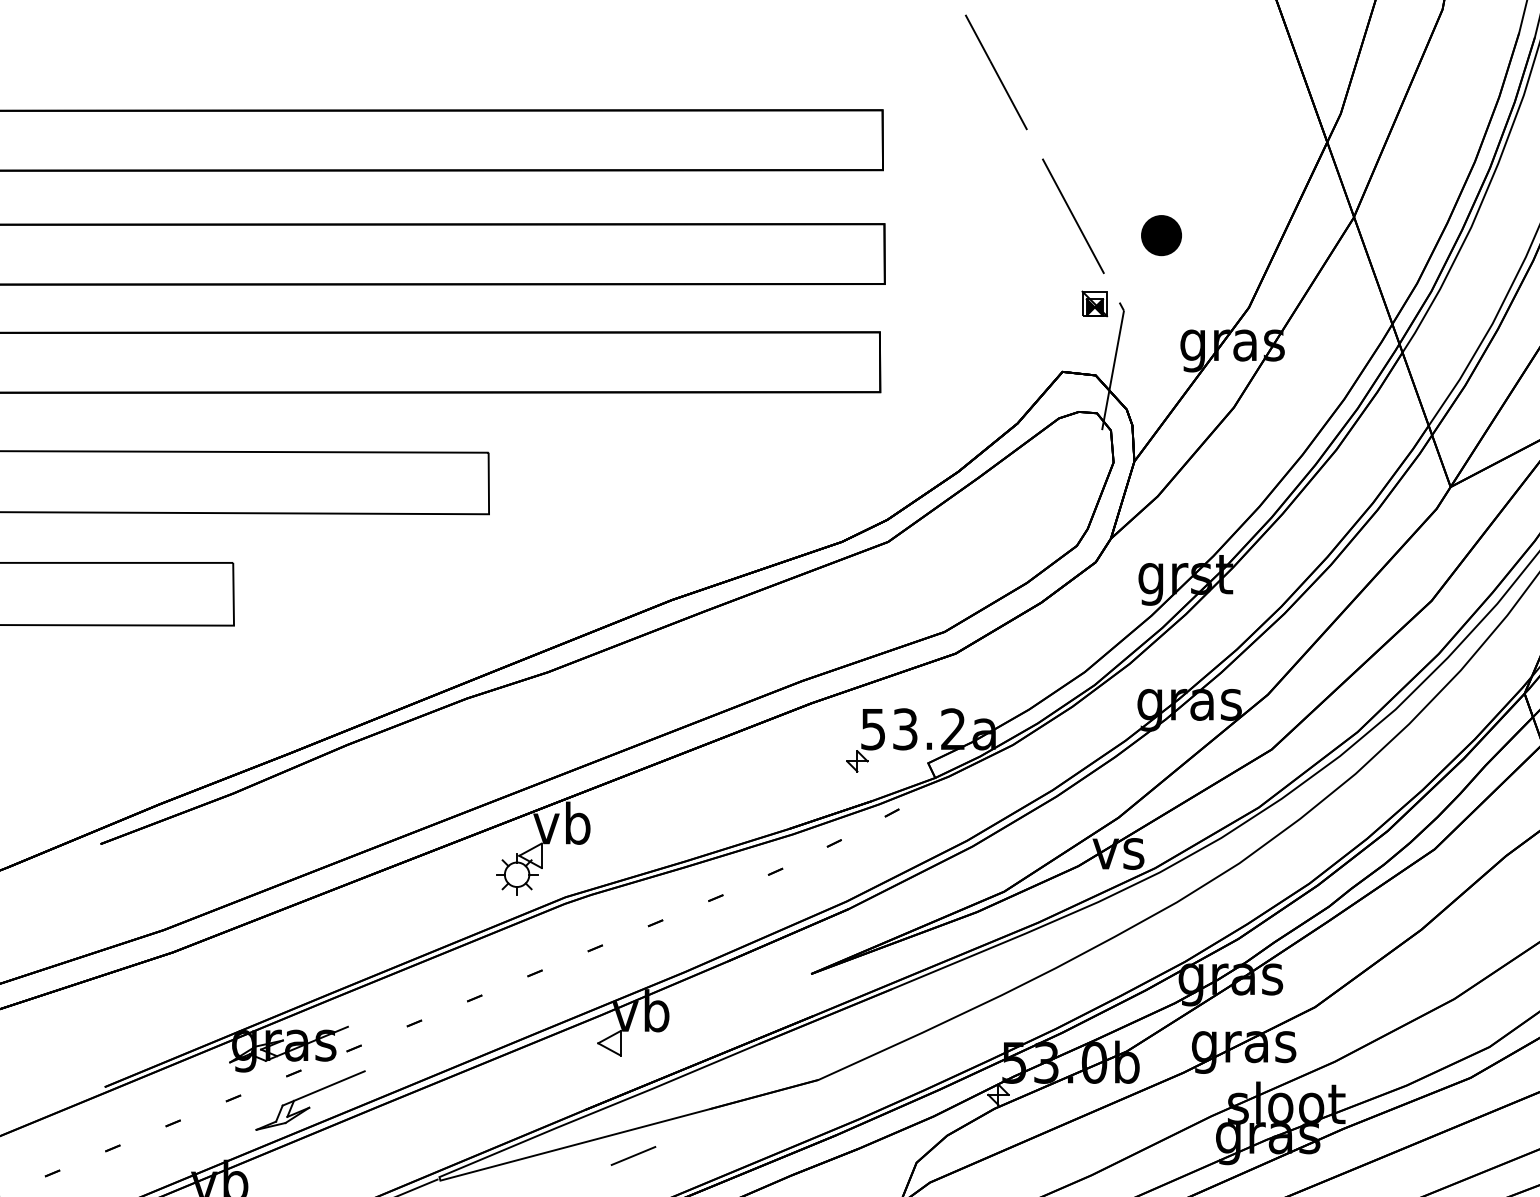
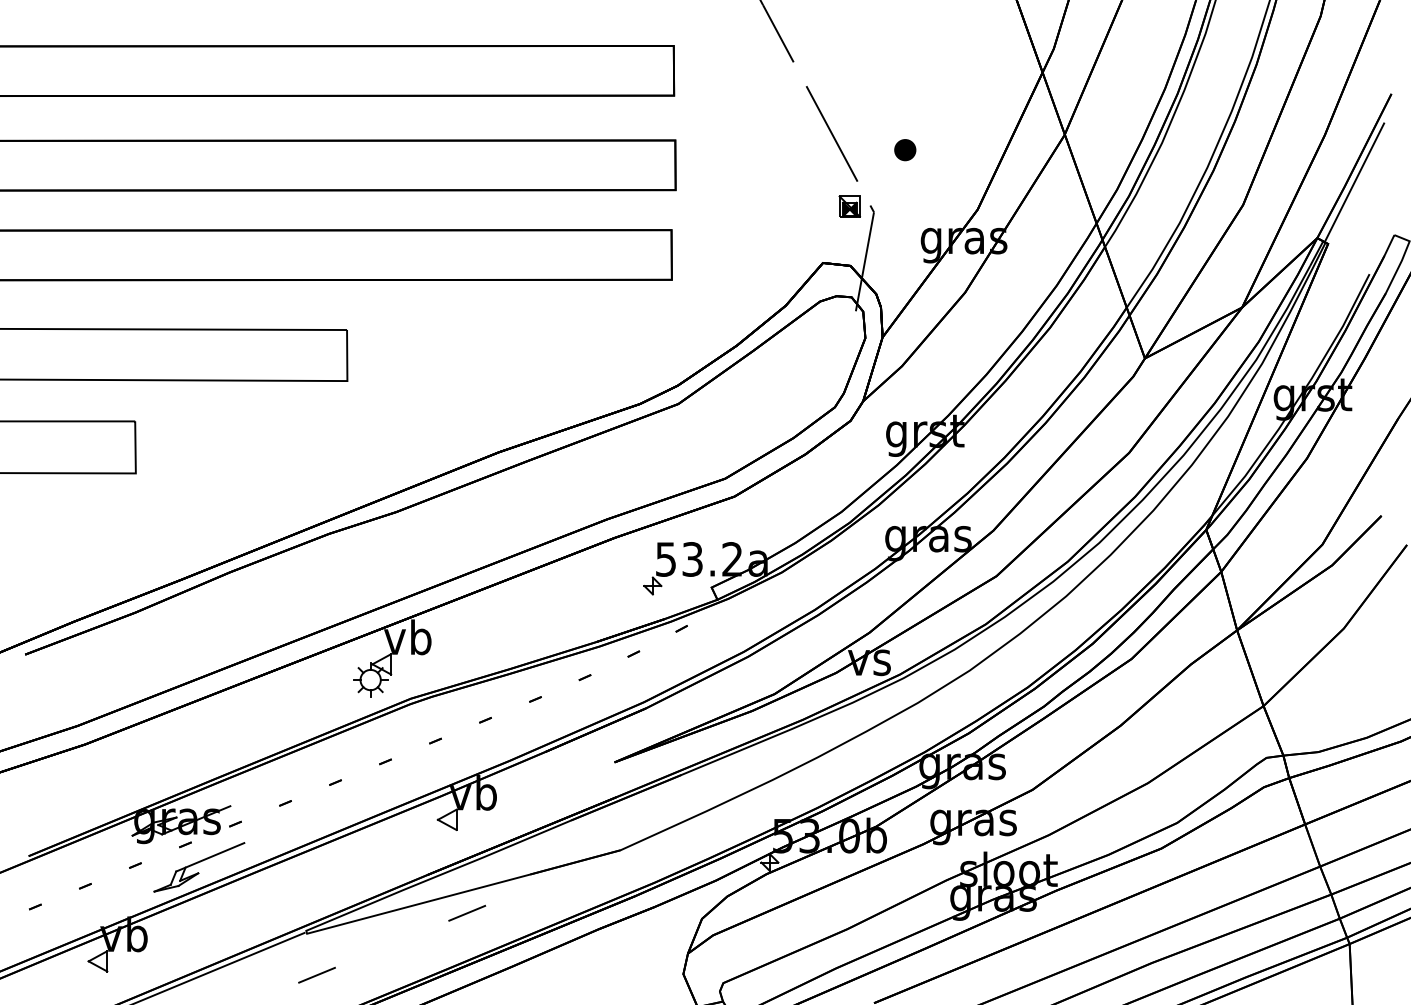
part: (1161, 236) -> (905, 150), size x0.62

